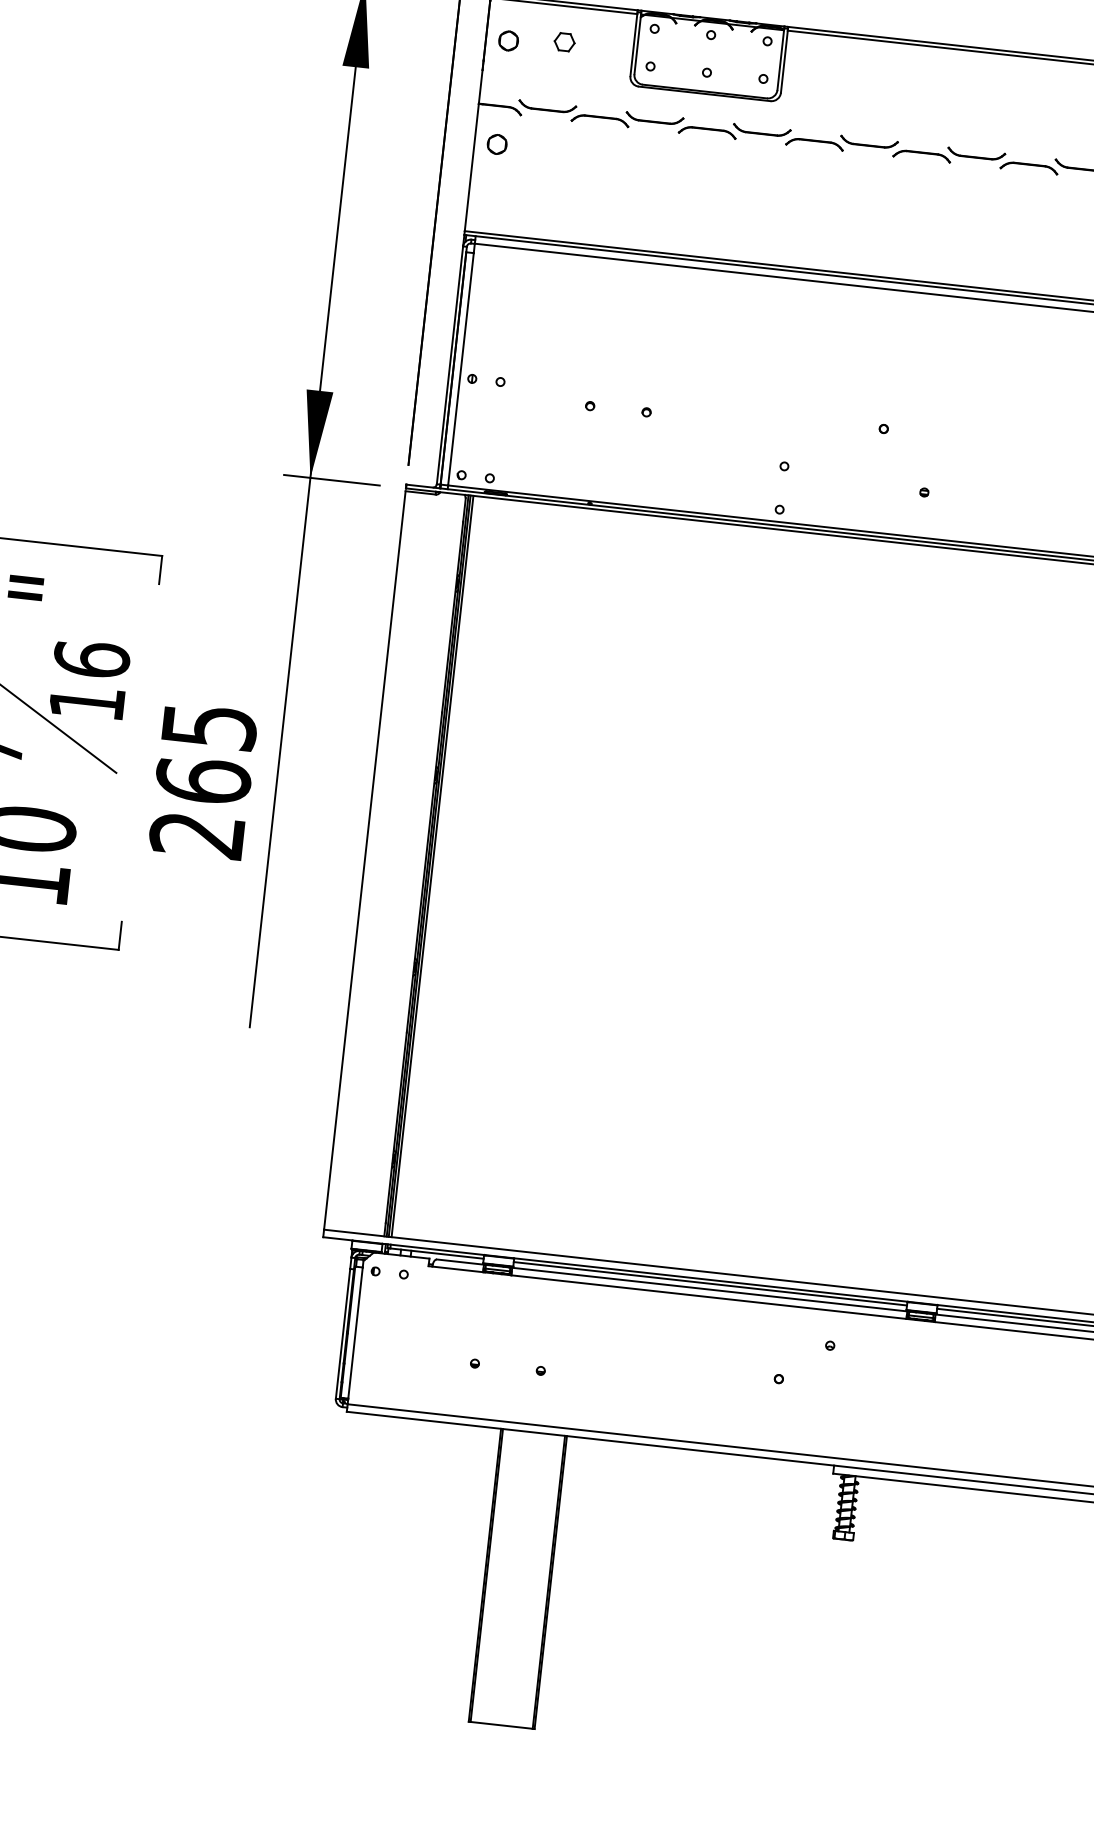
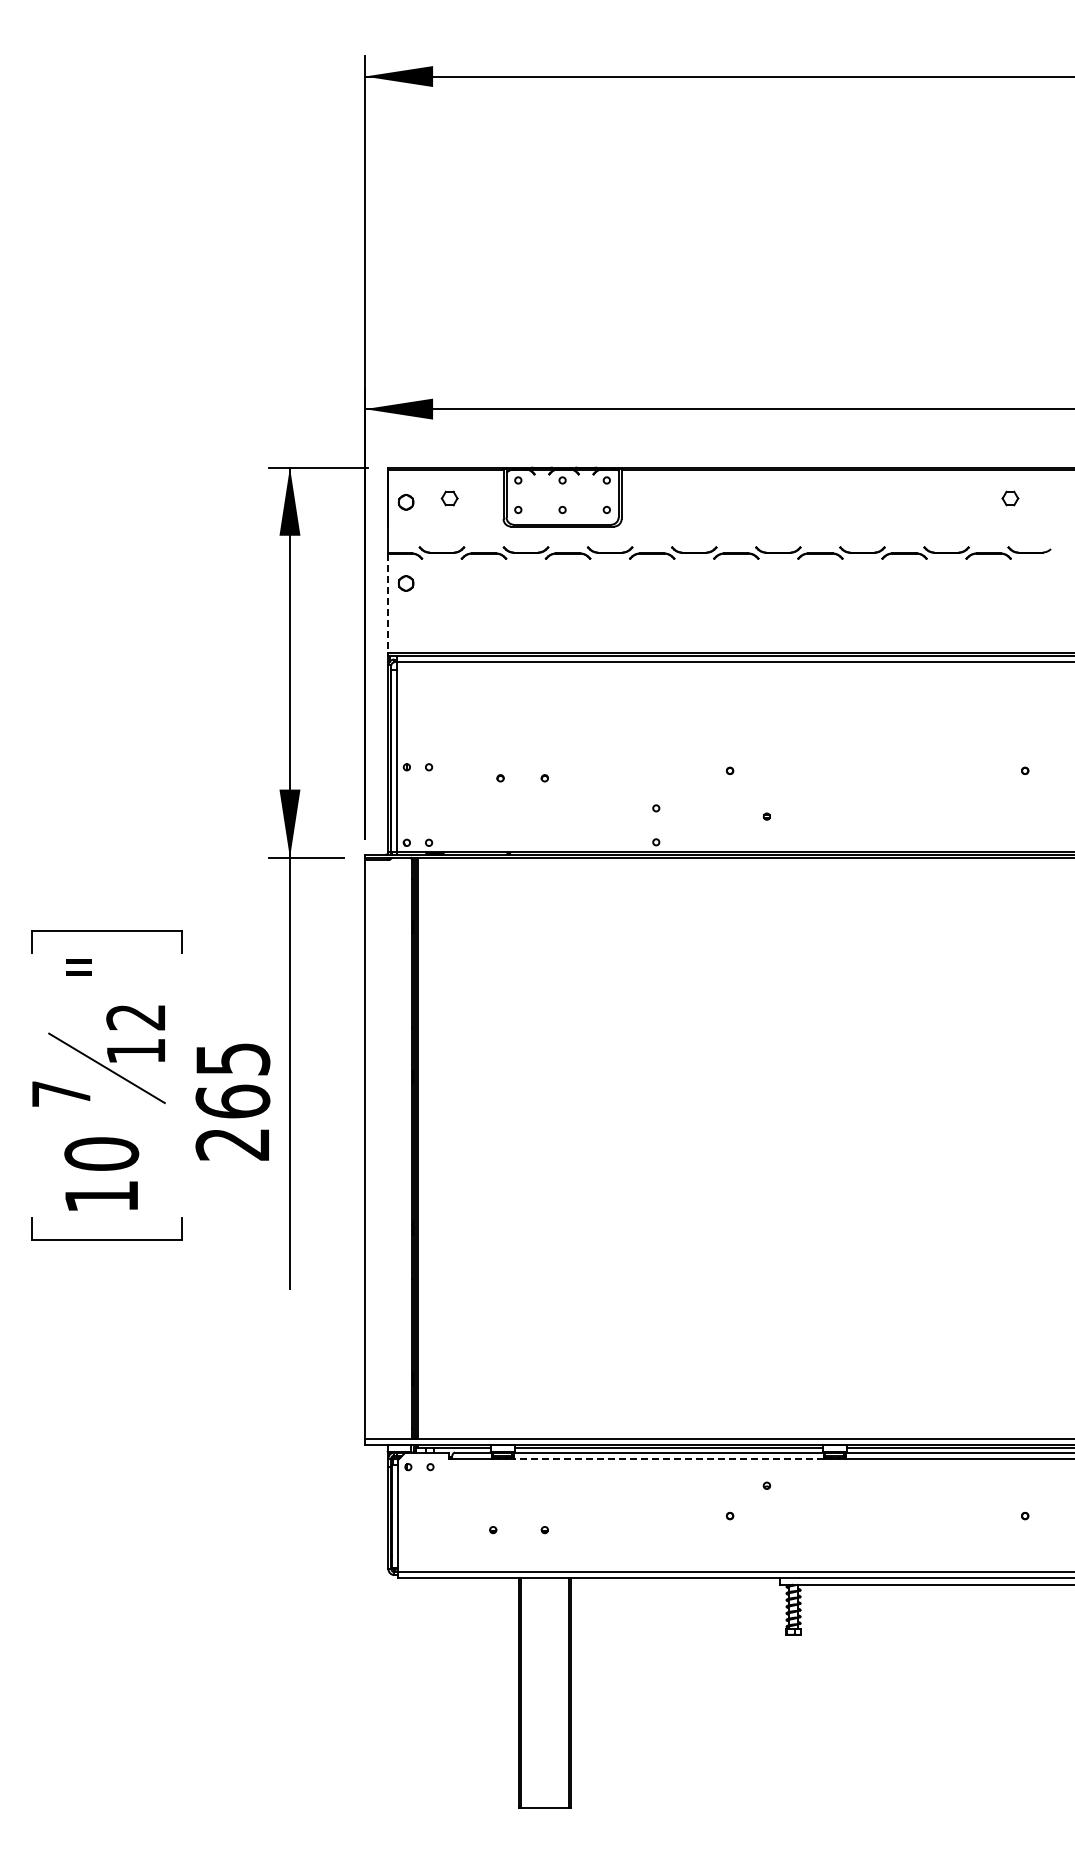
line: (471, 167) -> (388, 603), solid -> dashed
text: (92, 658) -> (136, 1016), 16 -> 12
line: (708, 1297) -> (668, 1458), solid -> dashed

